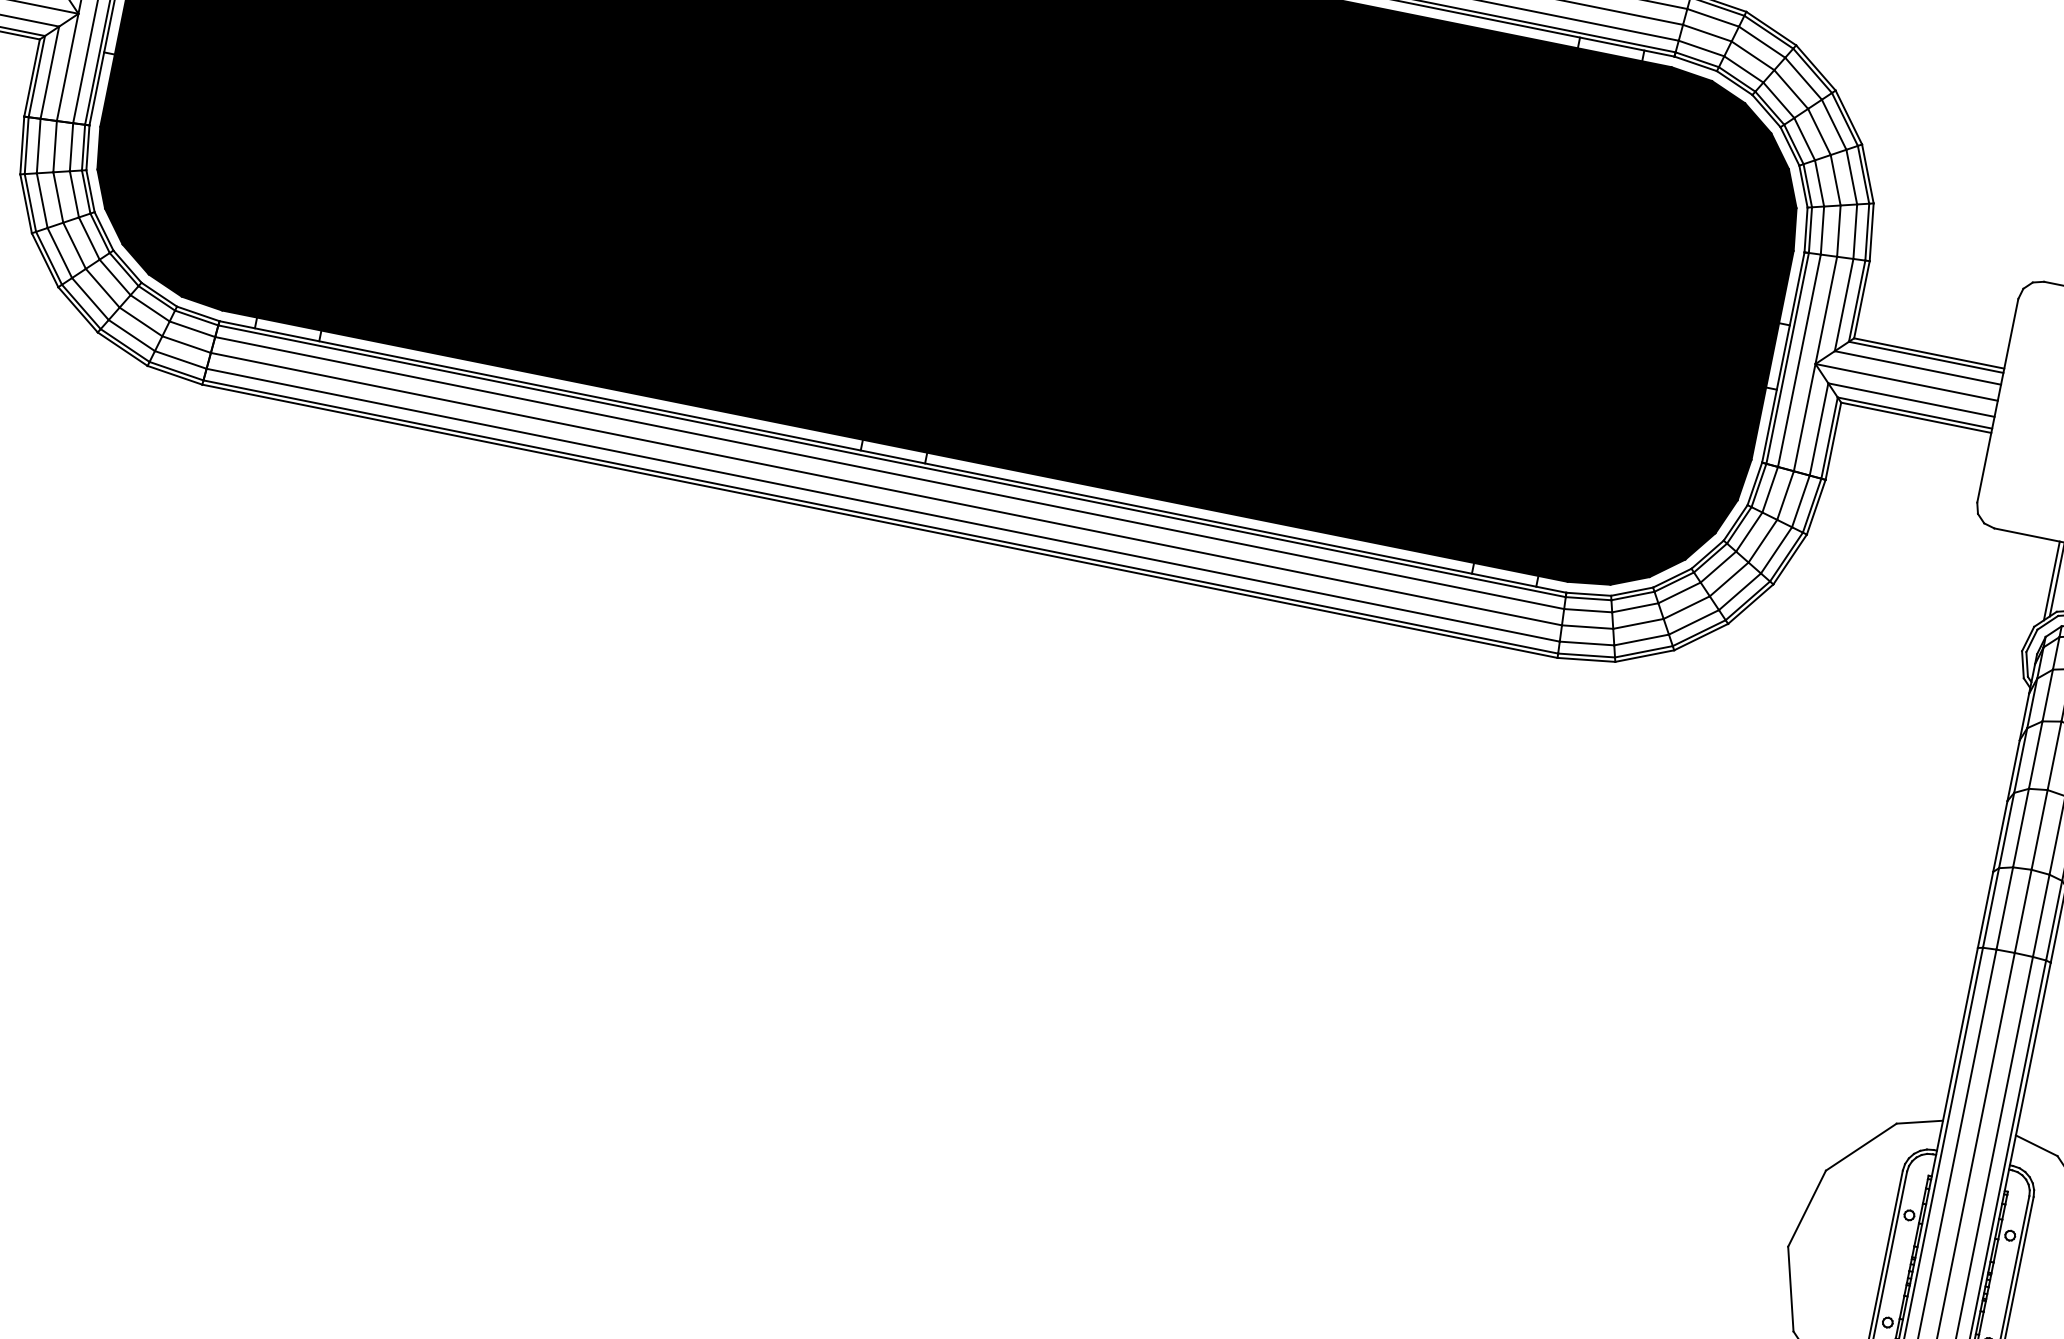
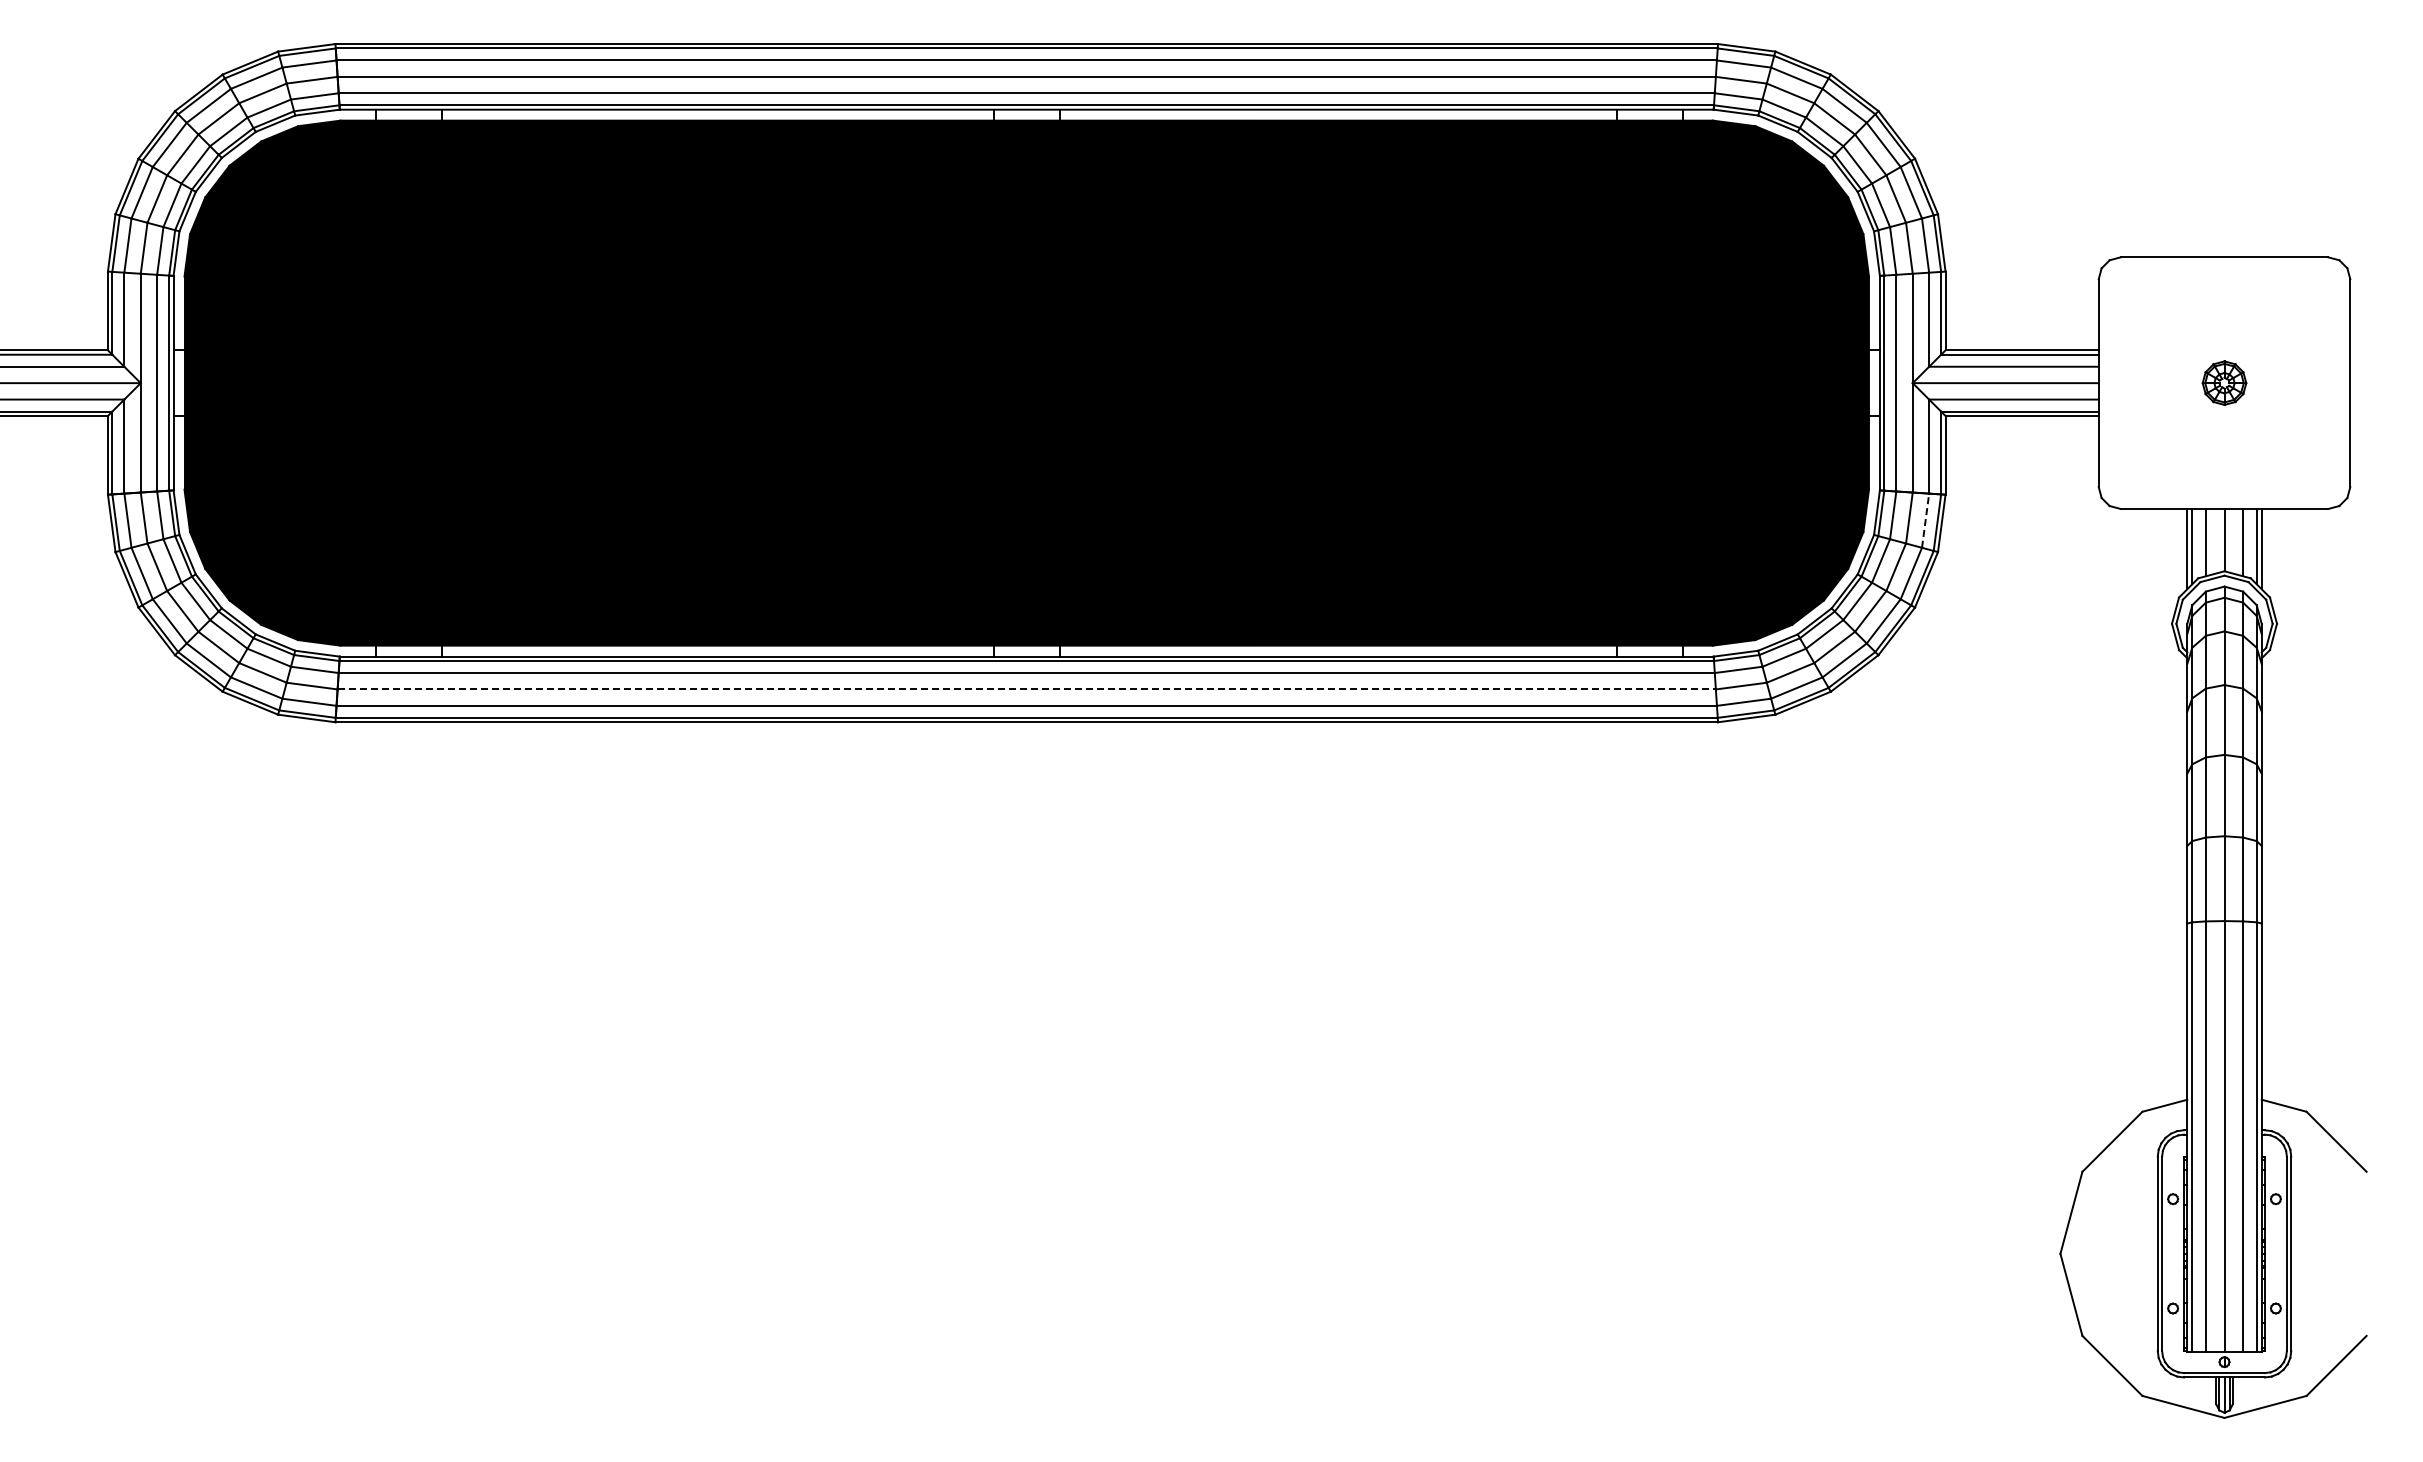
line: (887, 489) -> (1027, 689), solid -> dashed
line: (1800, 501) -> (1925, 520), solid -> dashed

